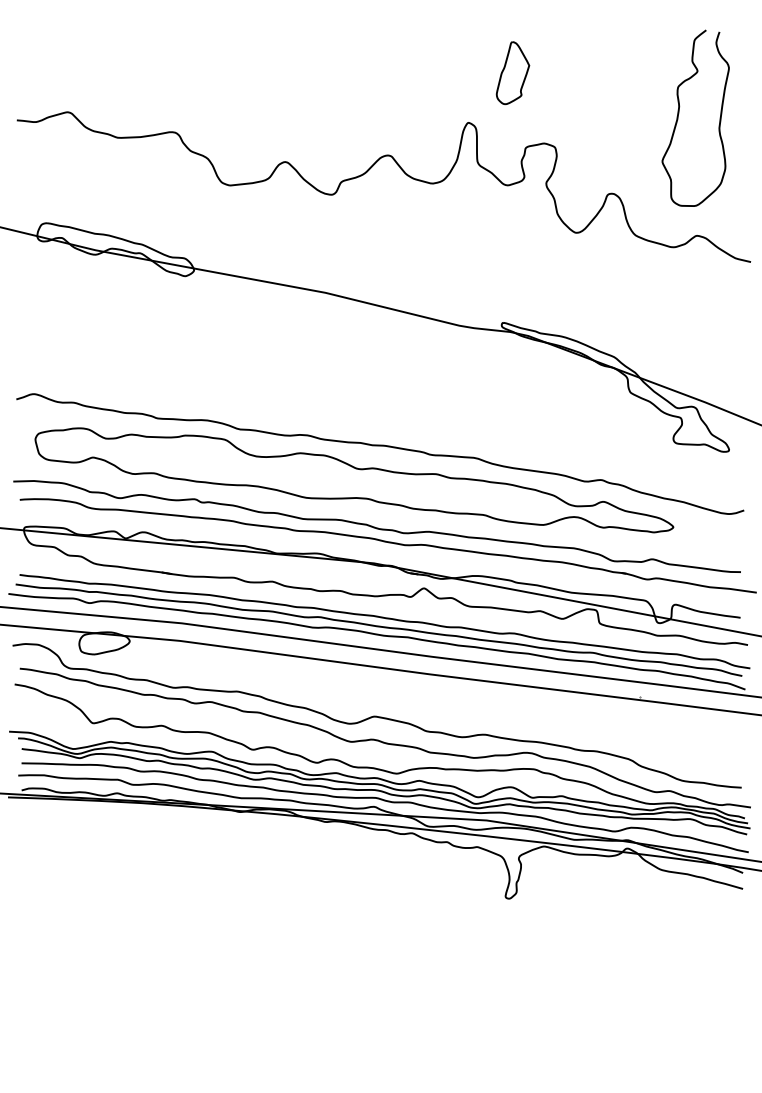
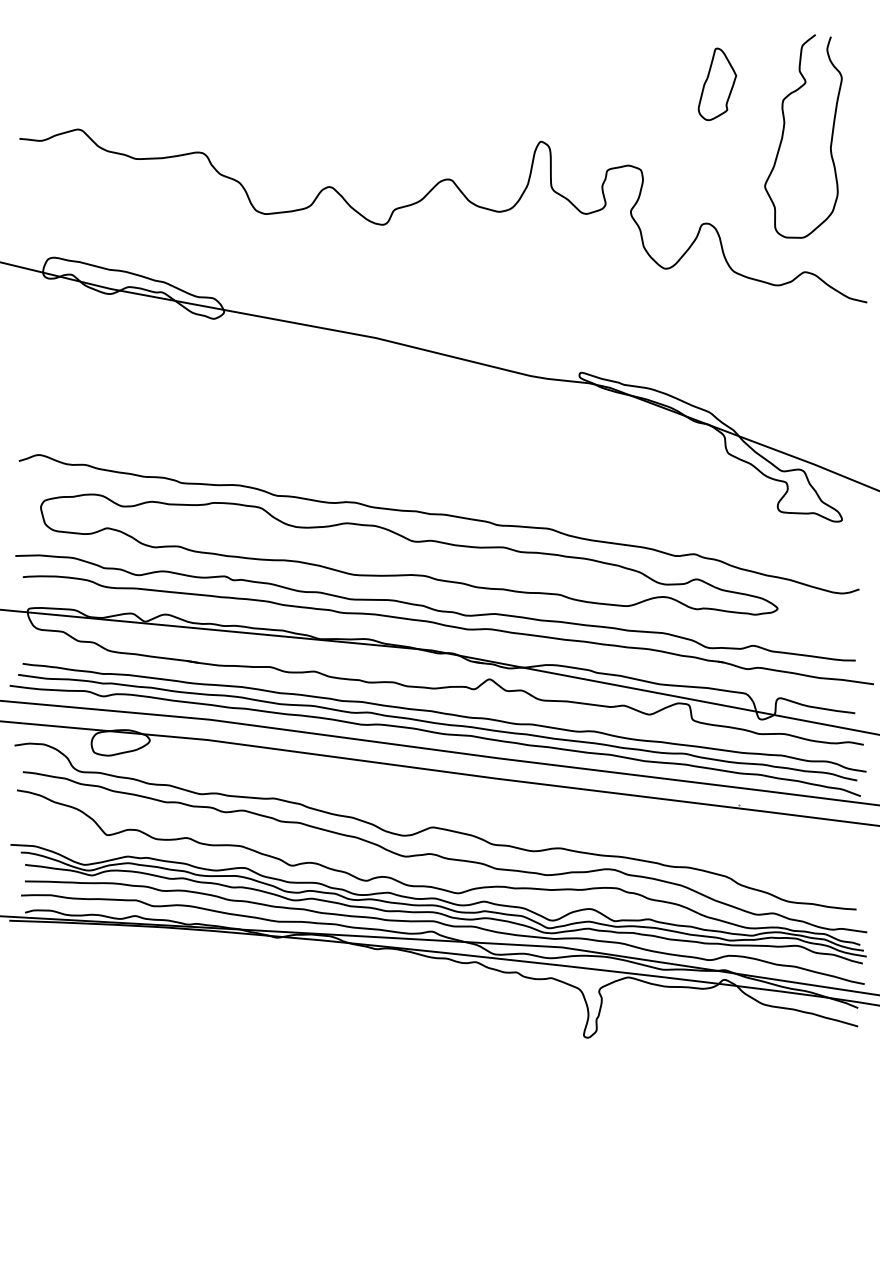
part: (513, 73) -> (717, 84), moved

